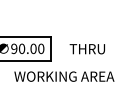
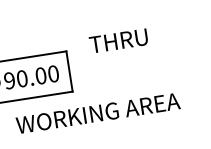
text: (86, 49) -> (117, 41), moved

